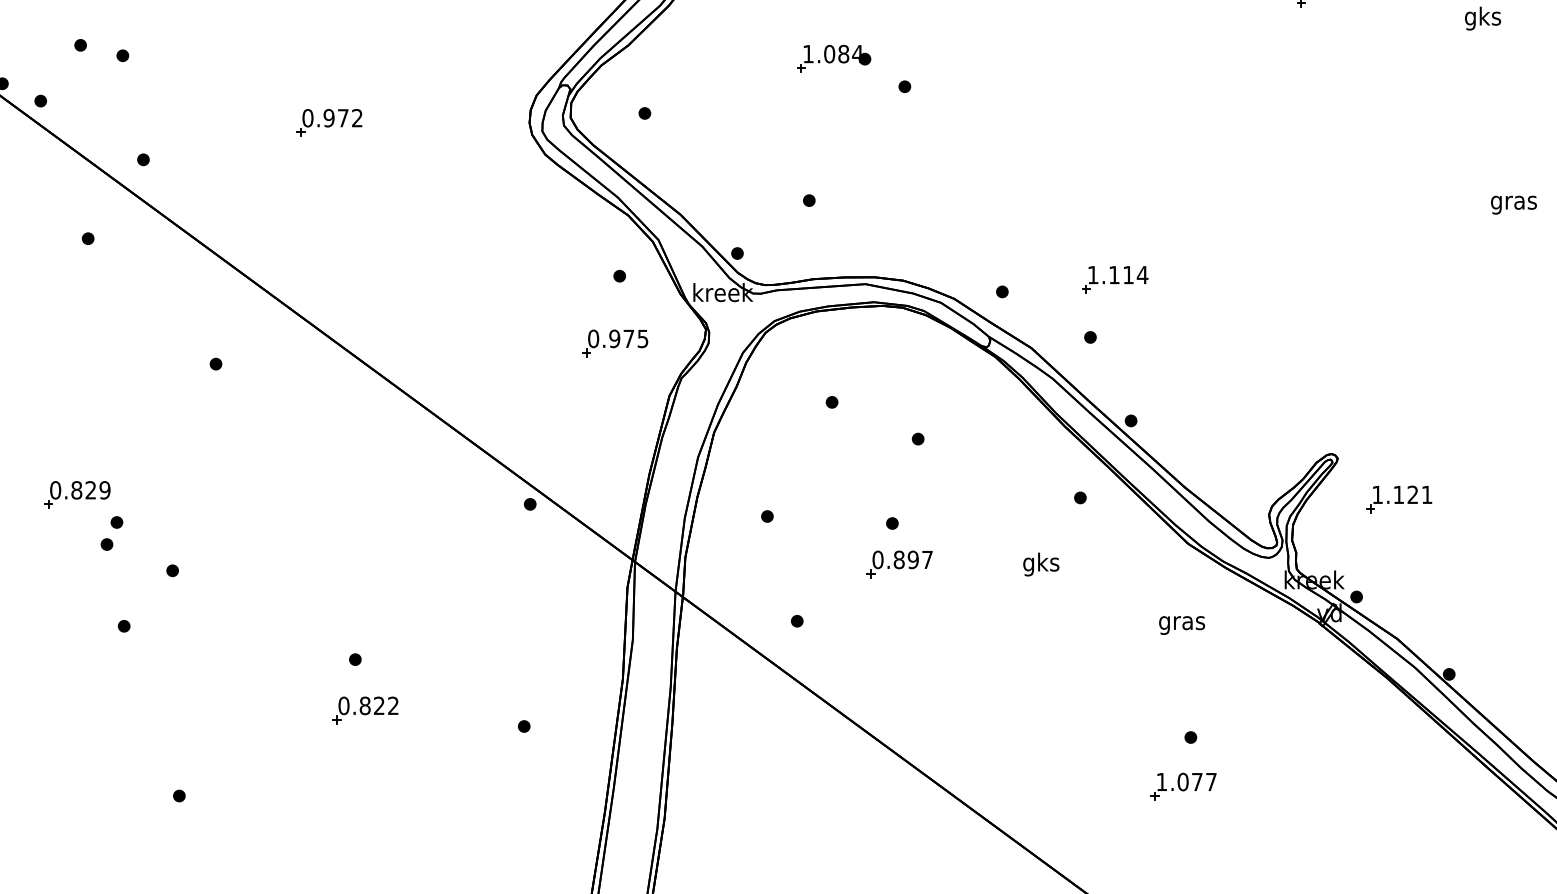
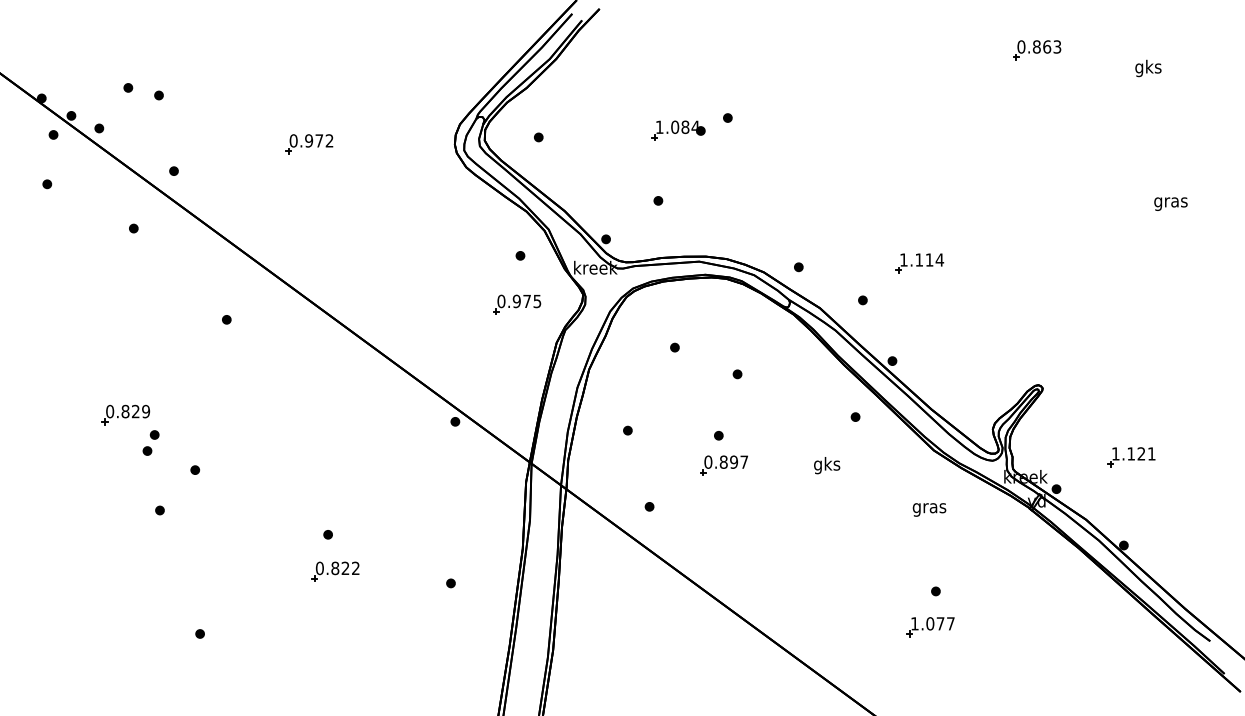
part: (834, 58) -> (678, 130), moved
part: (1114, 279) -> (919, 263), moved
part: (1399, 499) -> (1131, 457), moved

